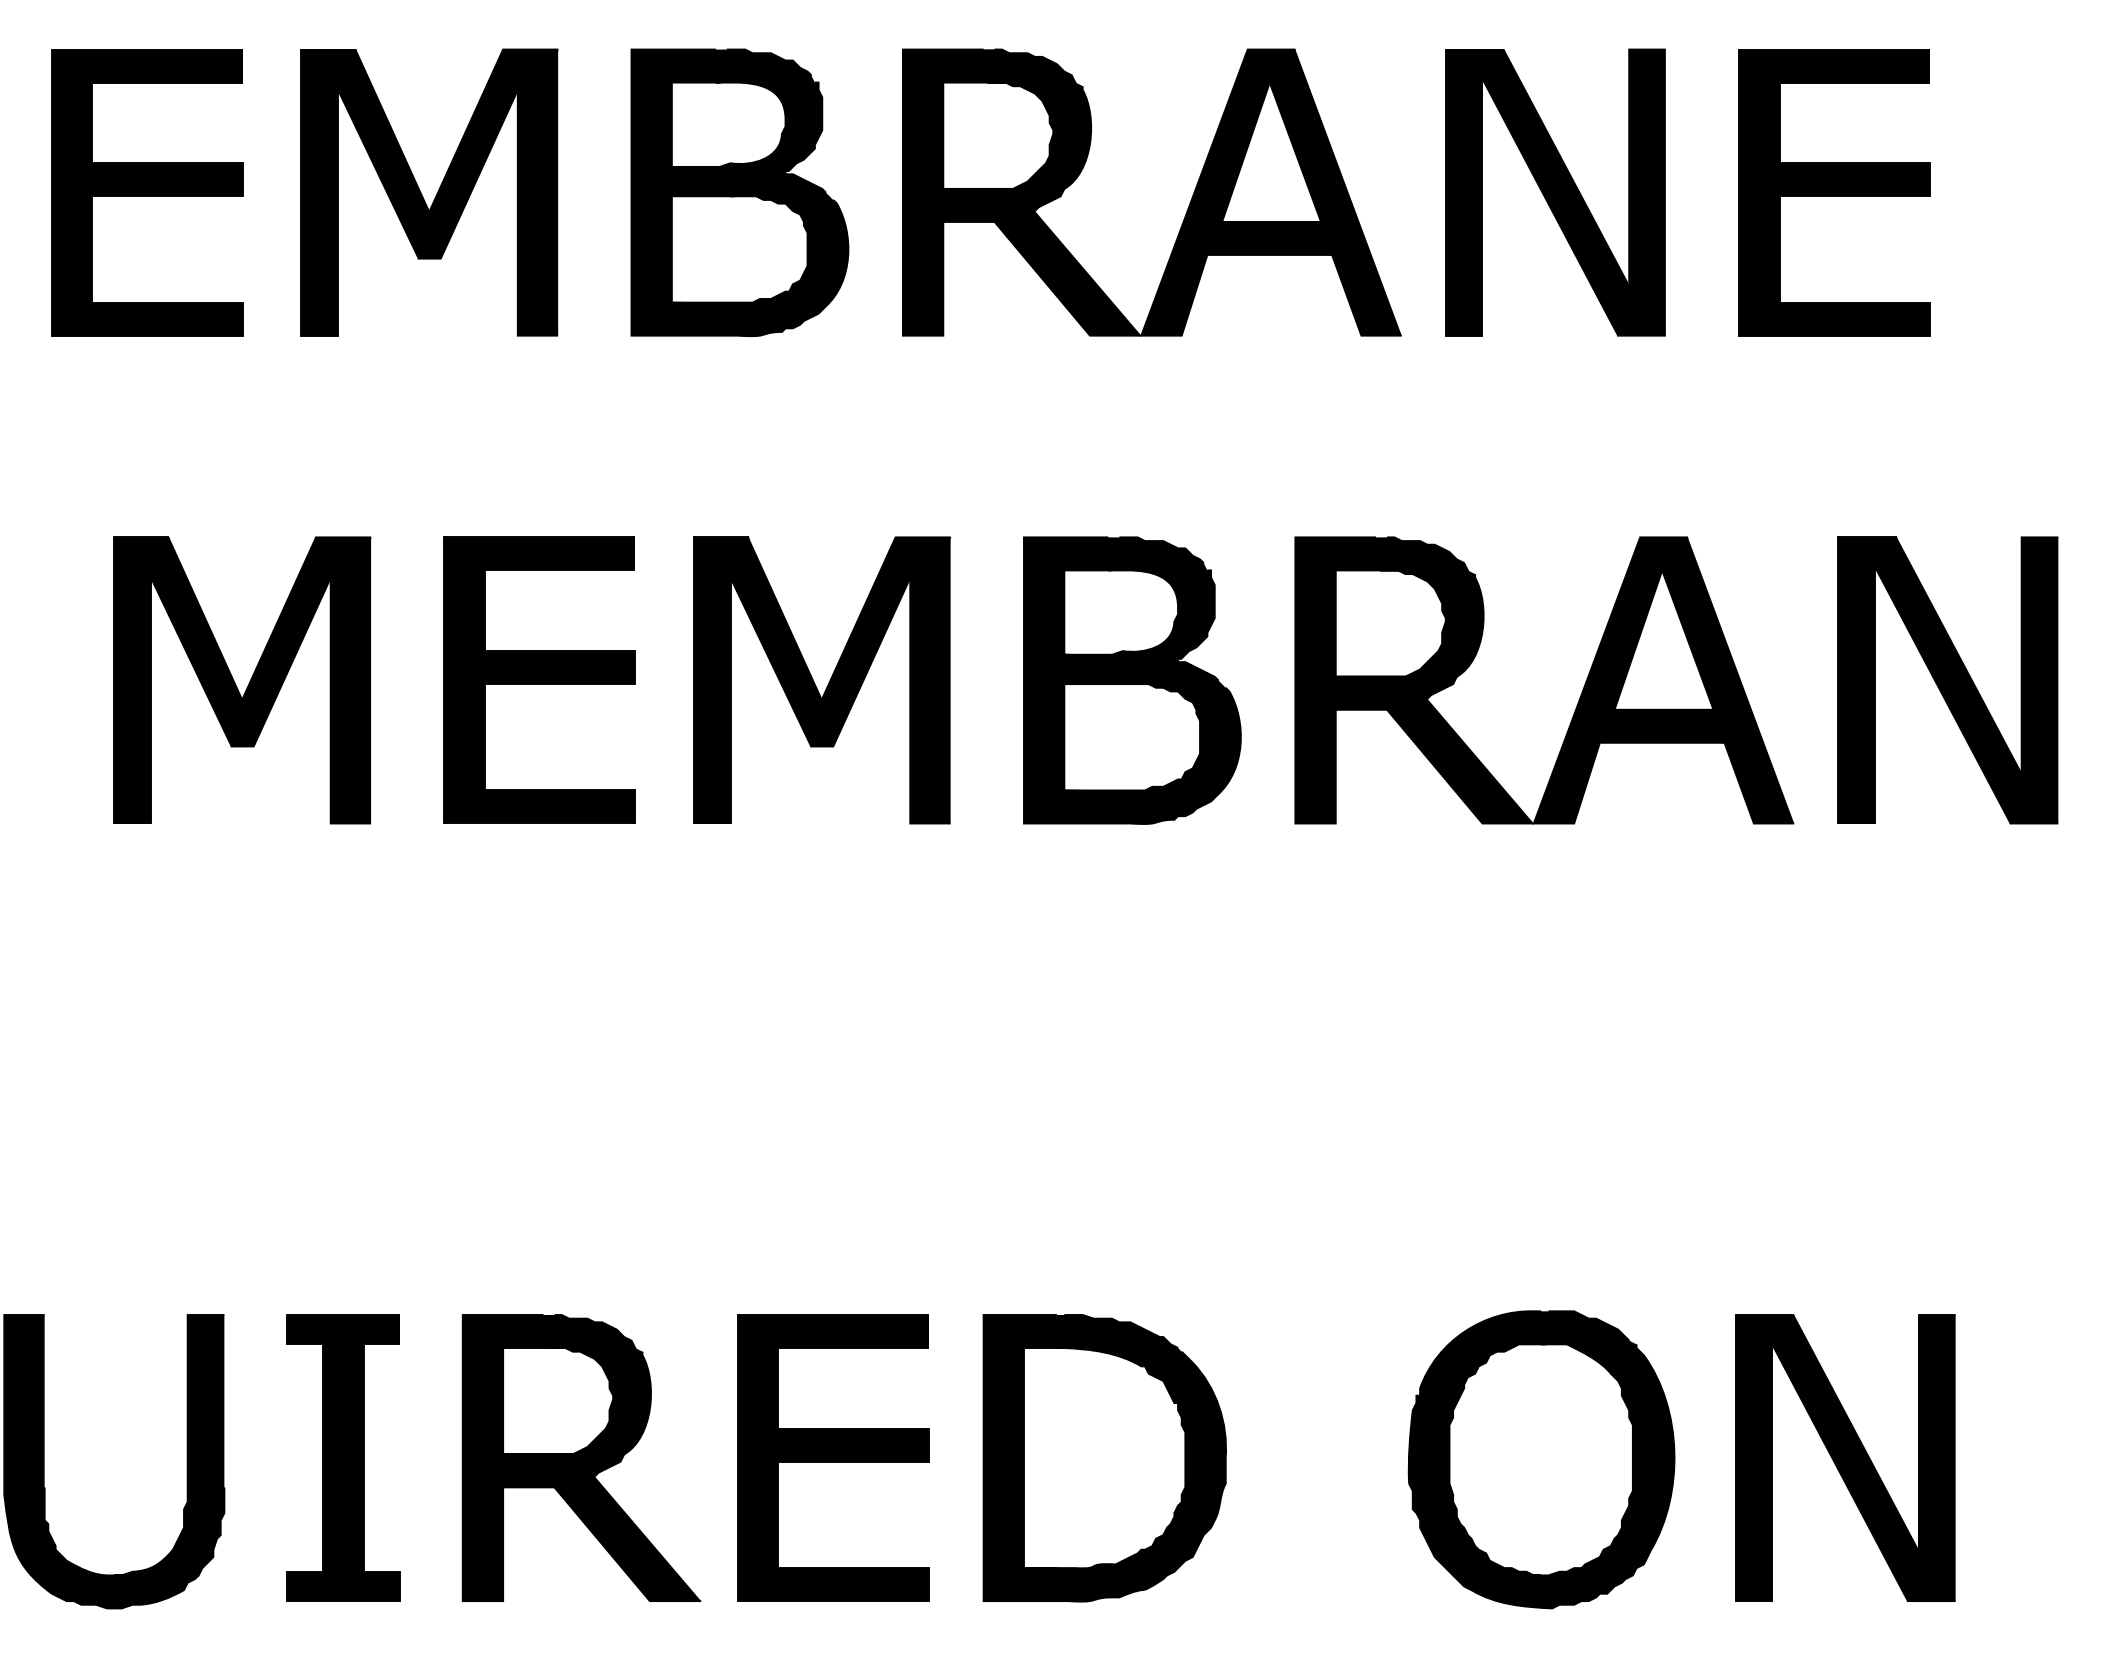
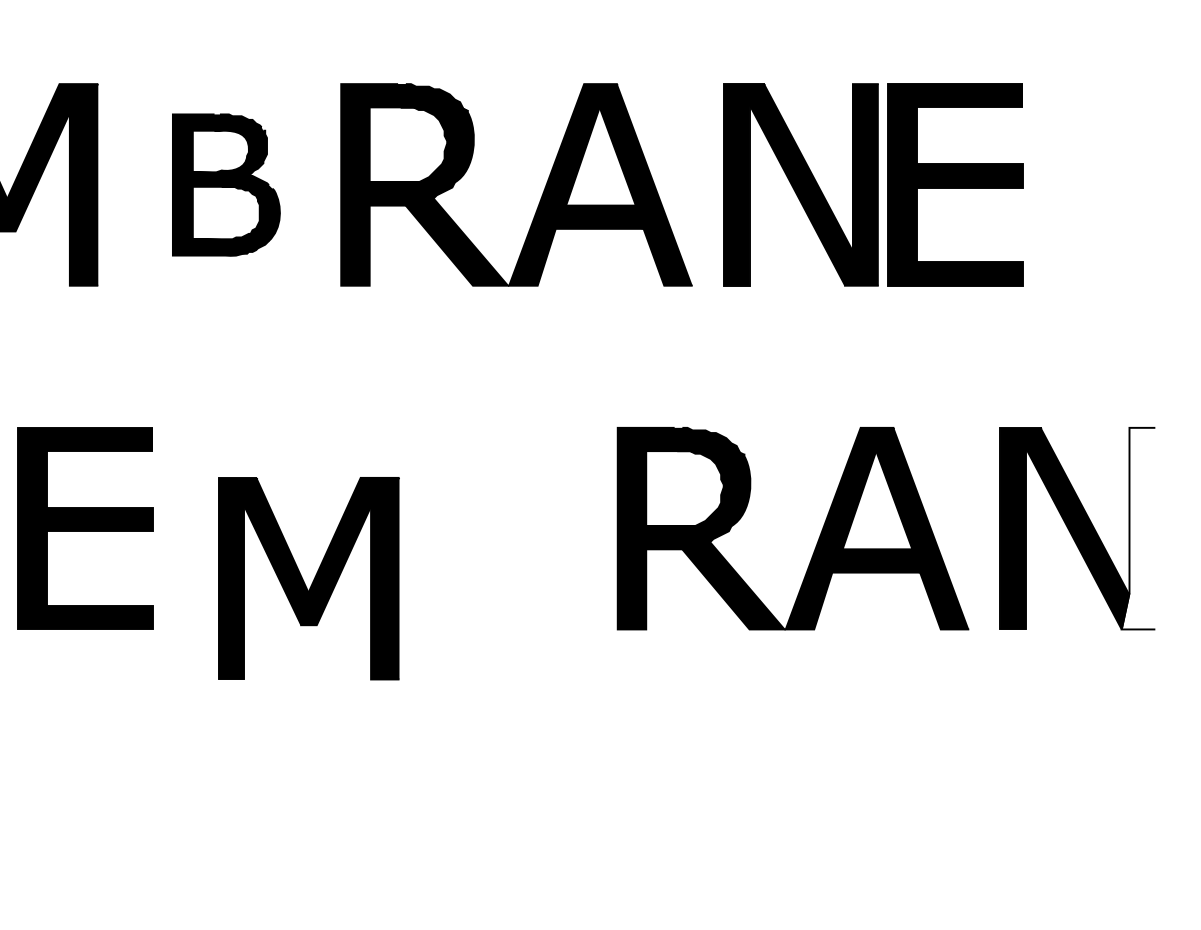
part: (739, 192) -> (226, 184), size x0.7
part: (1834, 192) -> (955, 184), moved
part: (1132, 680) -> (502, 528), removed
fill: (2034, 680) -> (1138, 528), removed
part: (815, 683) -> (304, 580), moved

